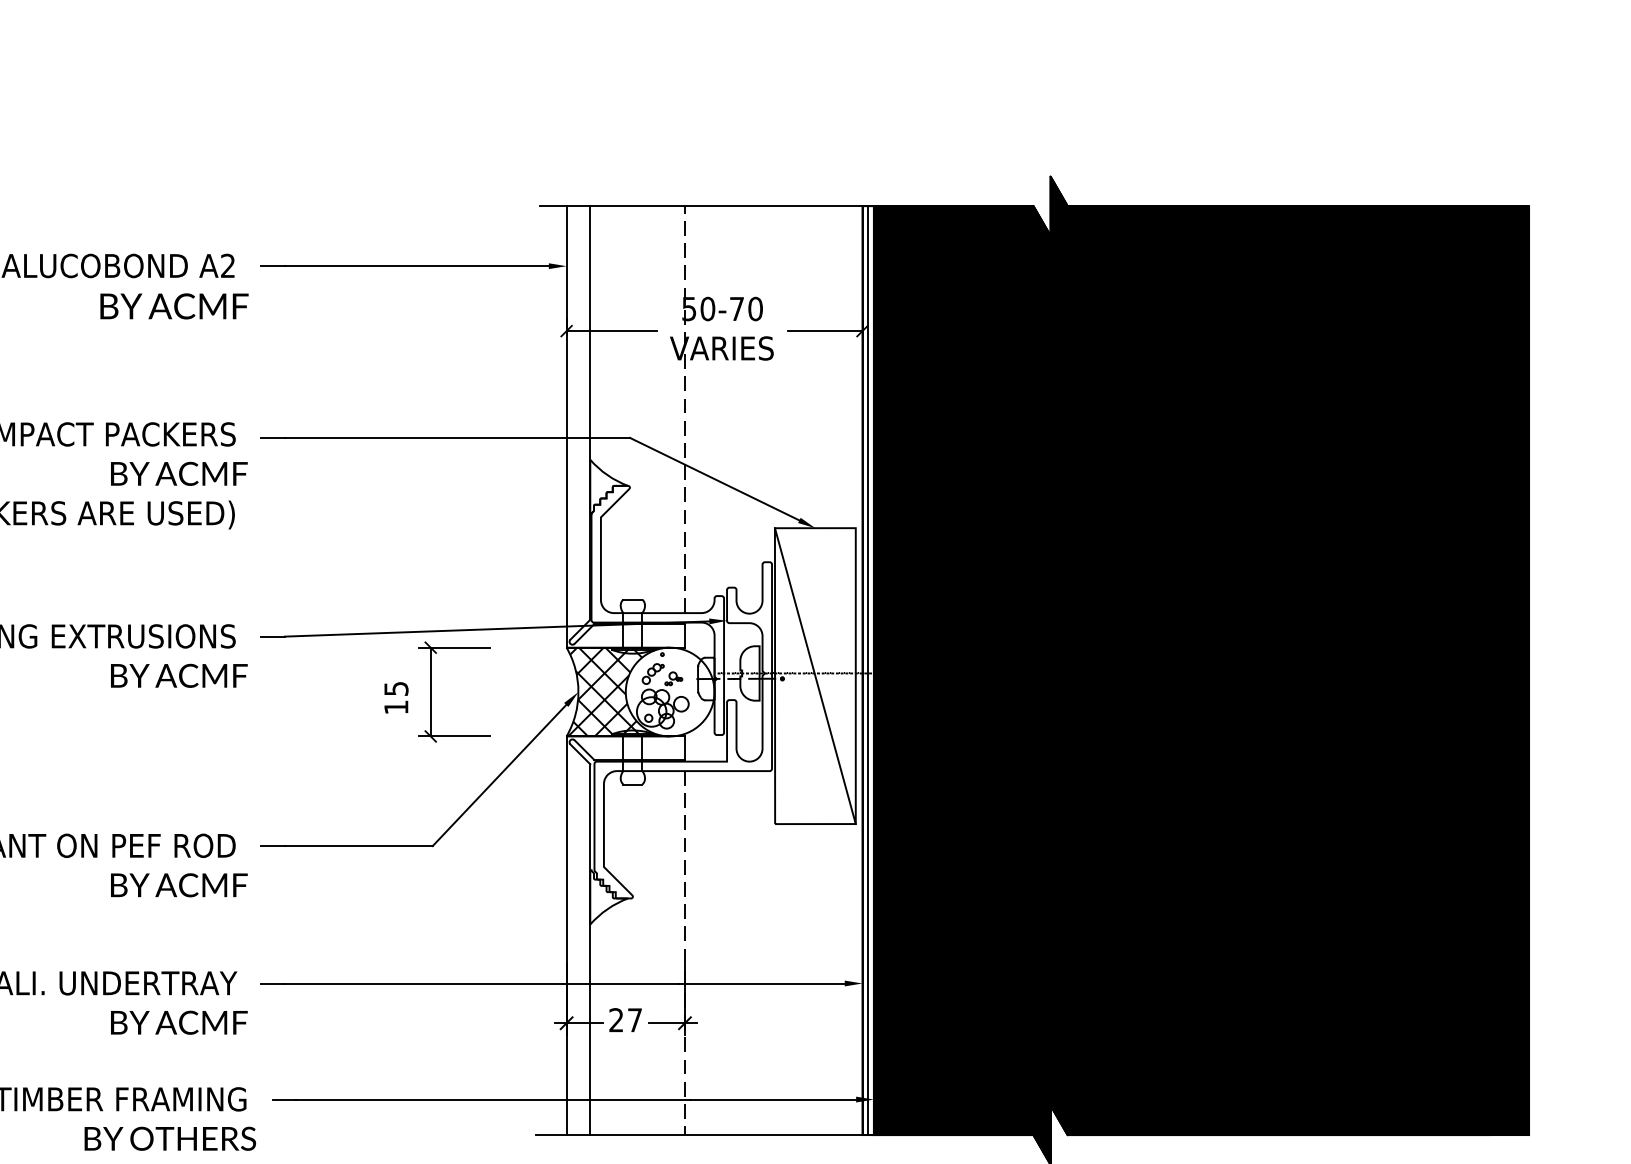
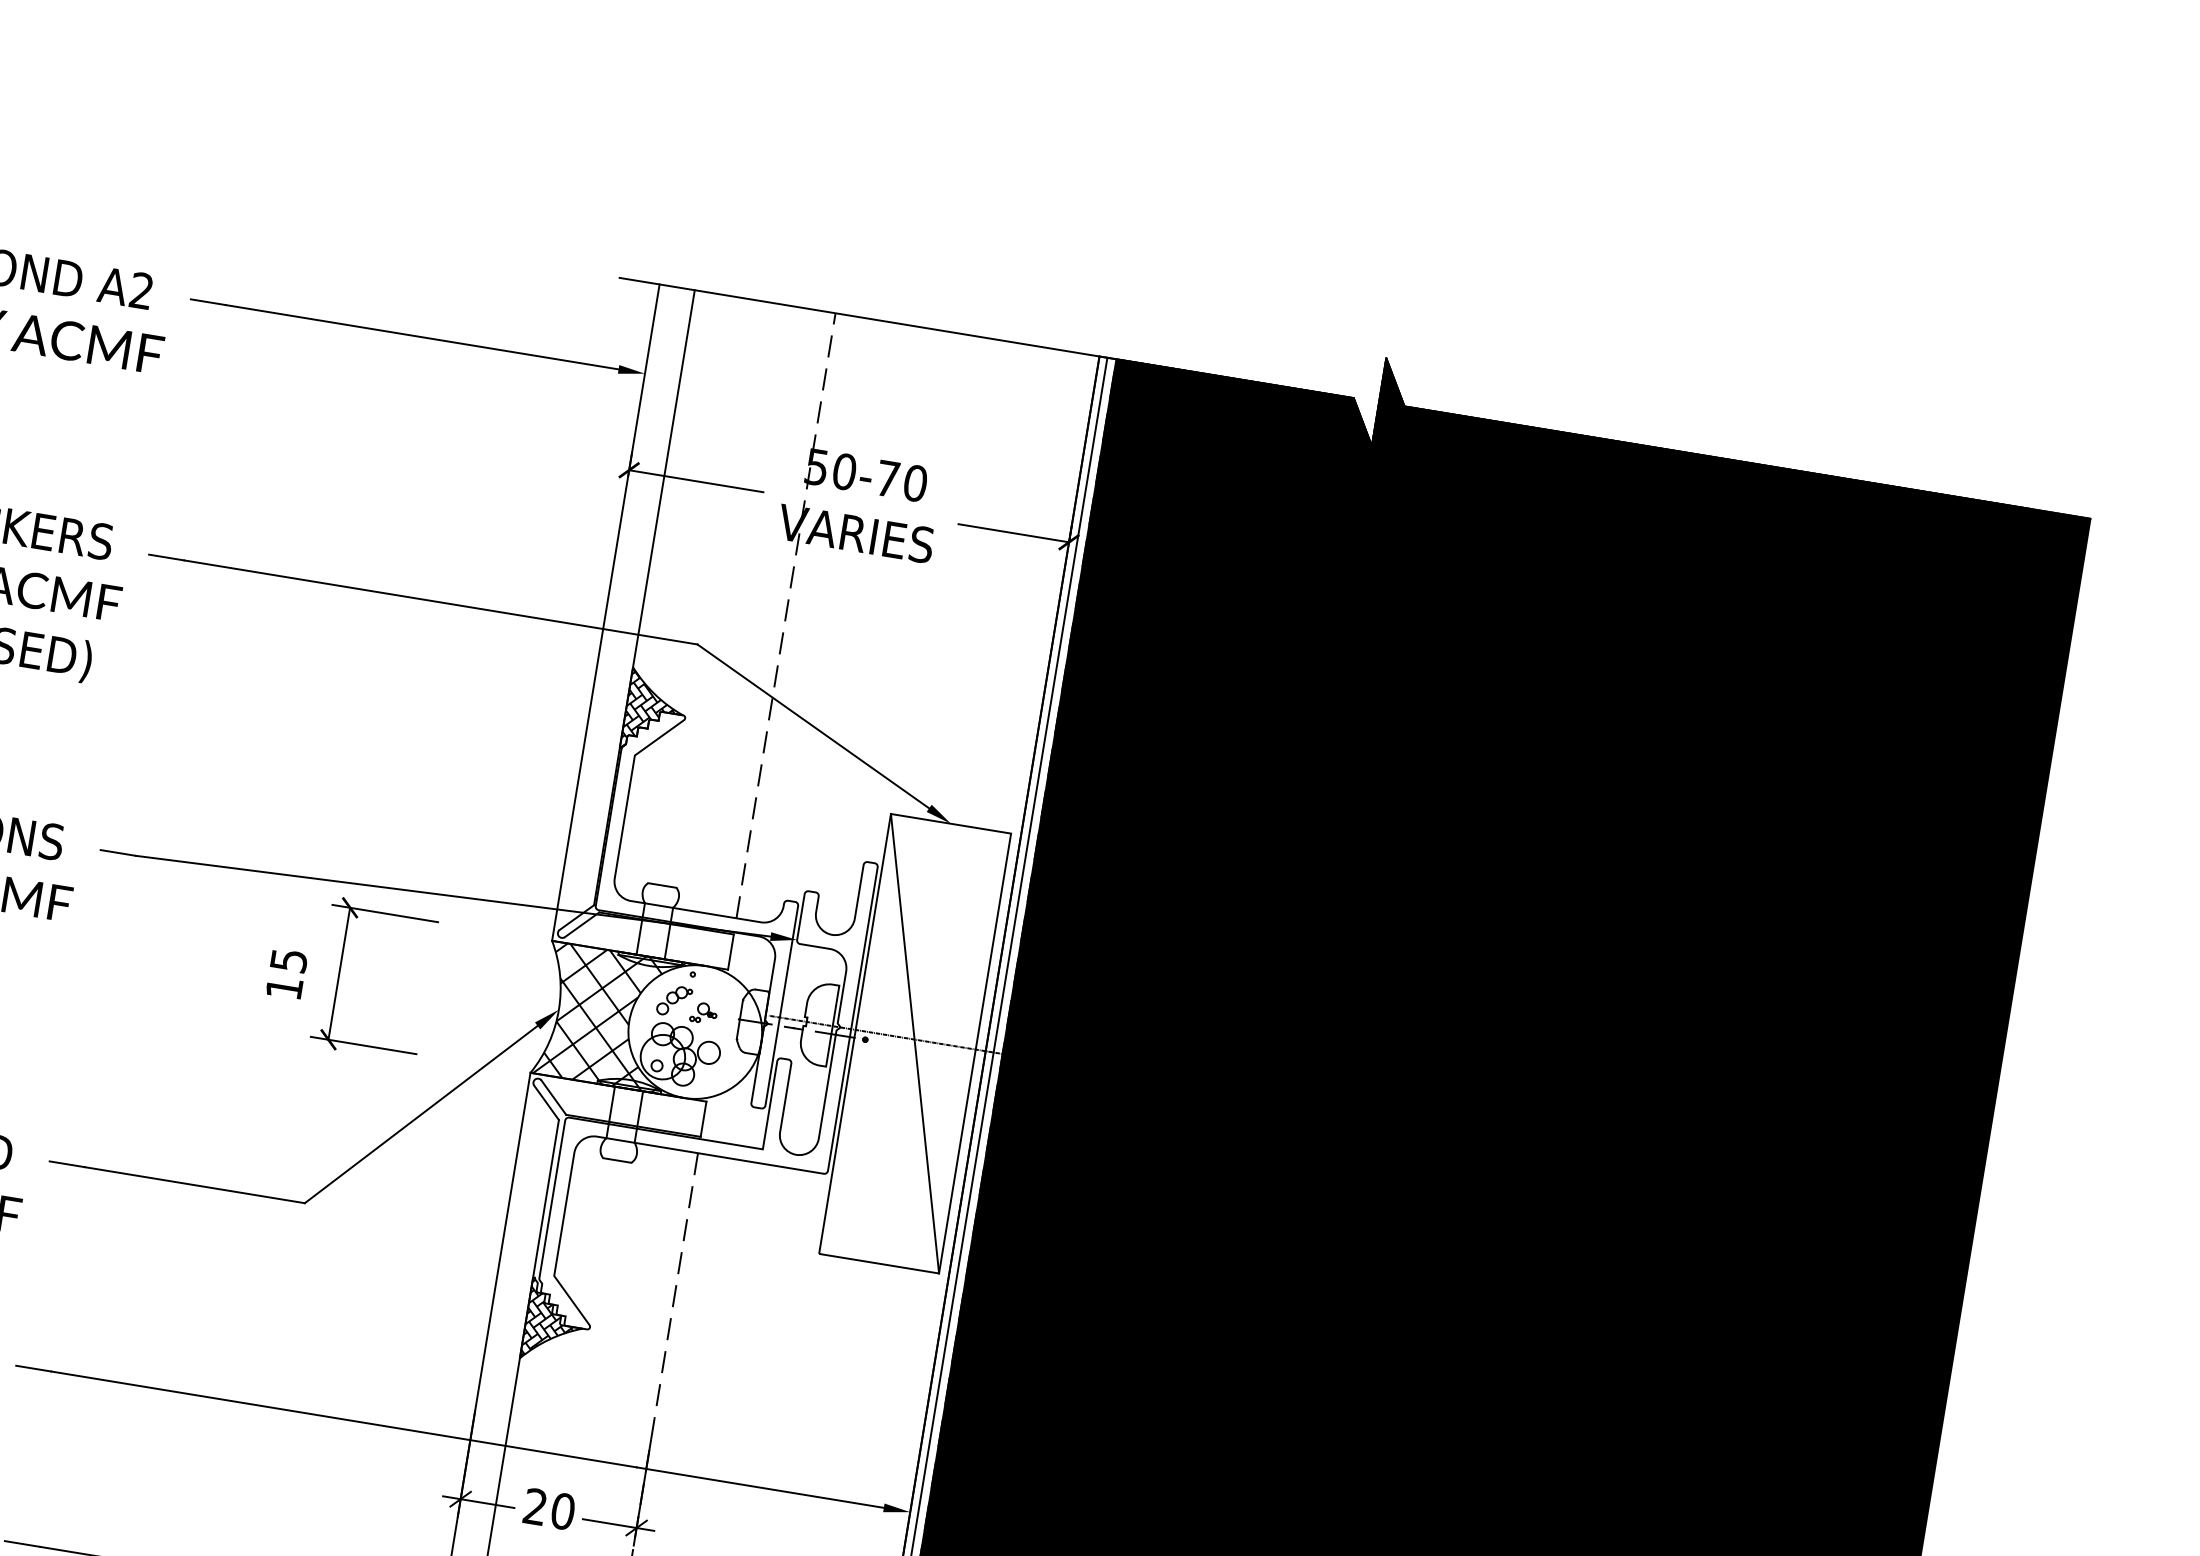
hatch: (608, 487) -> (653, 712), added
hatch: (606, 896) -> (550, 1320), added
text: (634, 1020) -> (562, 1511), 27 -> 20

